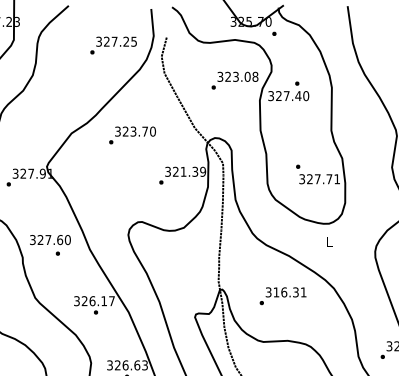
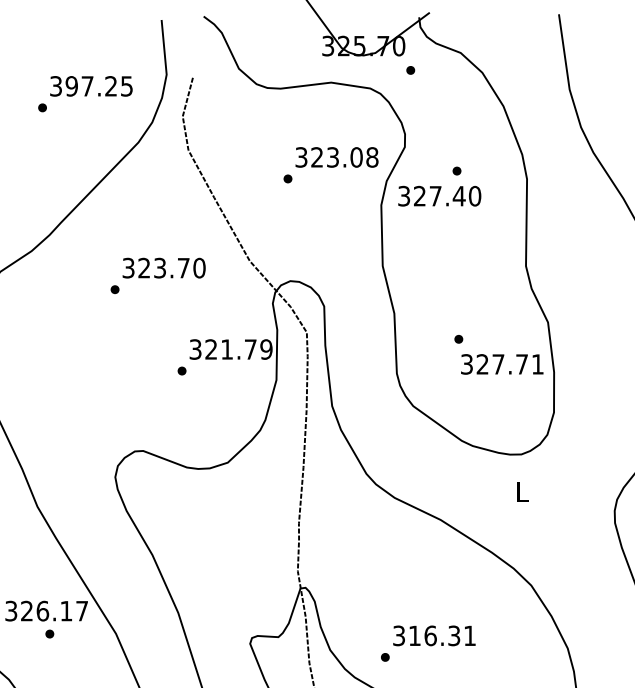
text: (106, 41) -> (71, 85), 327.25 -> 397.25
text: (132, 135) -> (158, 275), moved
text: (195, 171) -> (251, 348), 321.39 -> 321.79
text: (282, 296) -> (427, 644), moved

